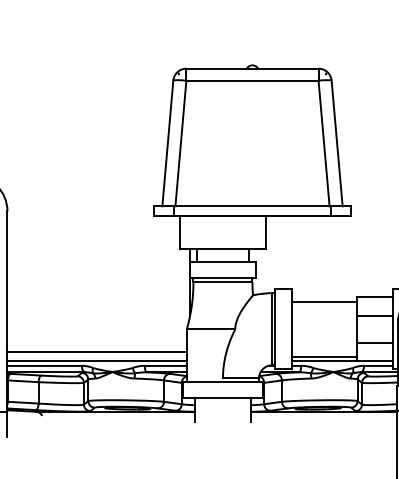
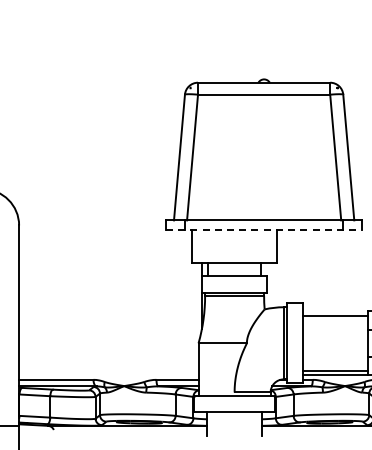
line: (252, 216) -> (264, 230), solid -> dashed
line: (96, 352) -> (108, 366), removed
line: (96, 360) -> (108, 374), removed

